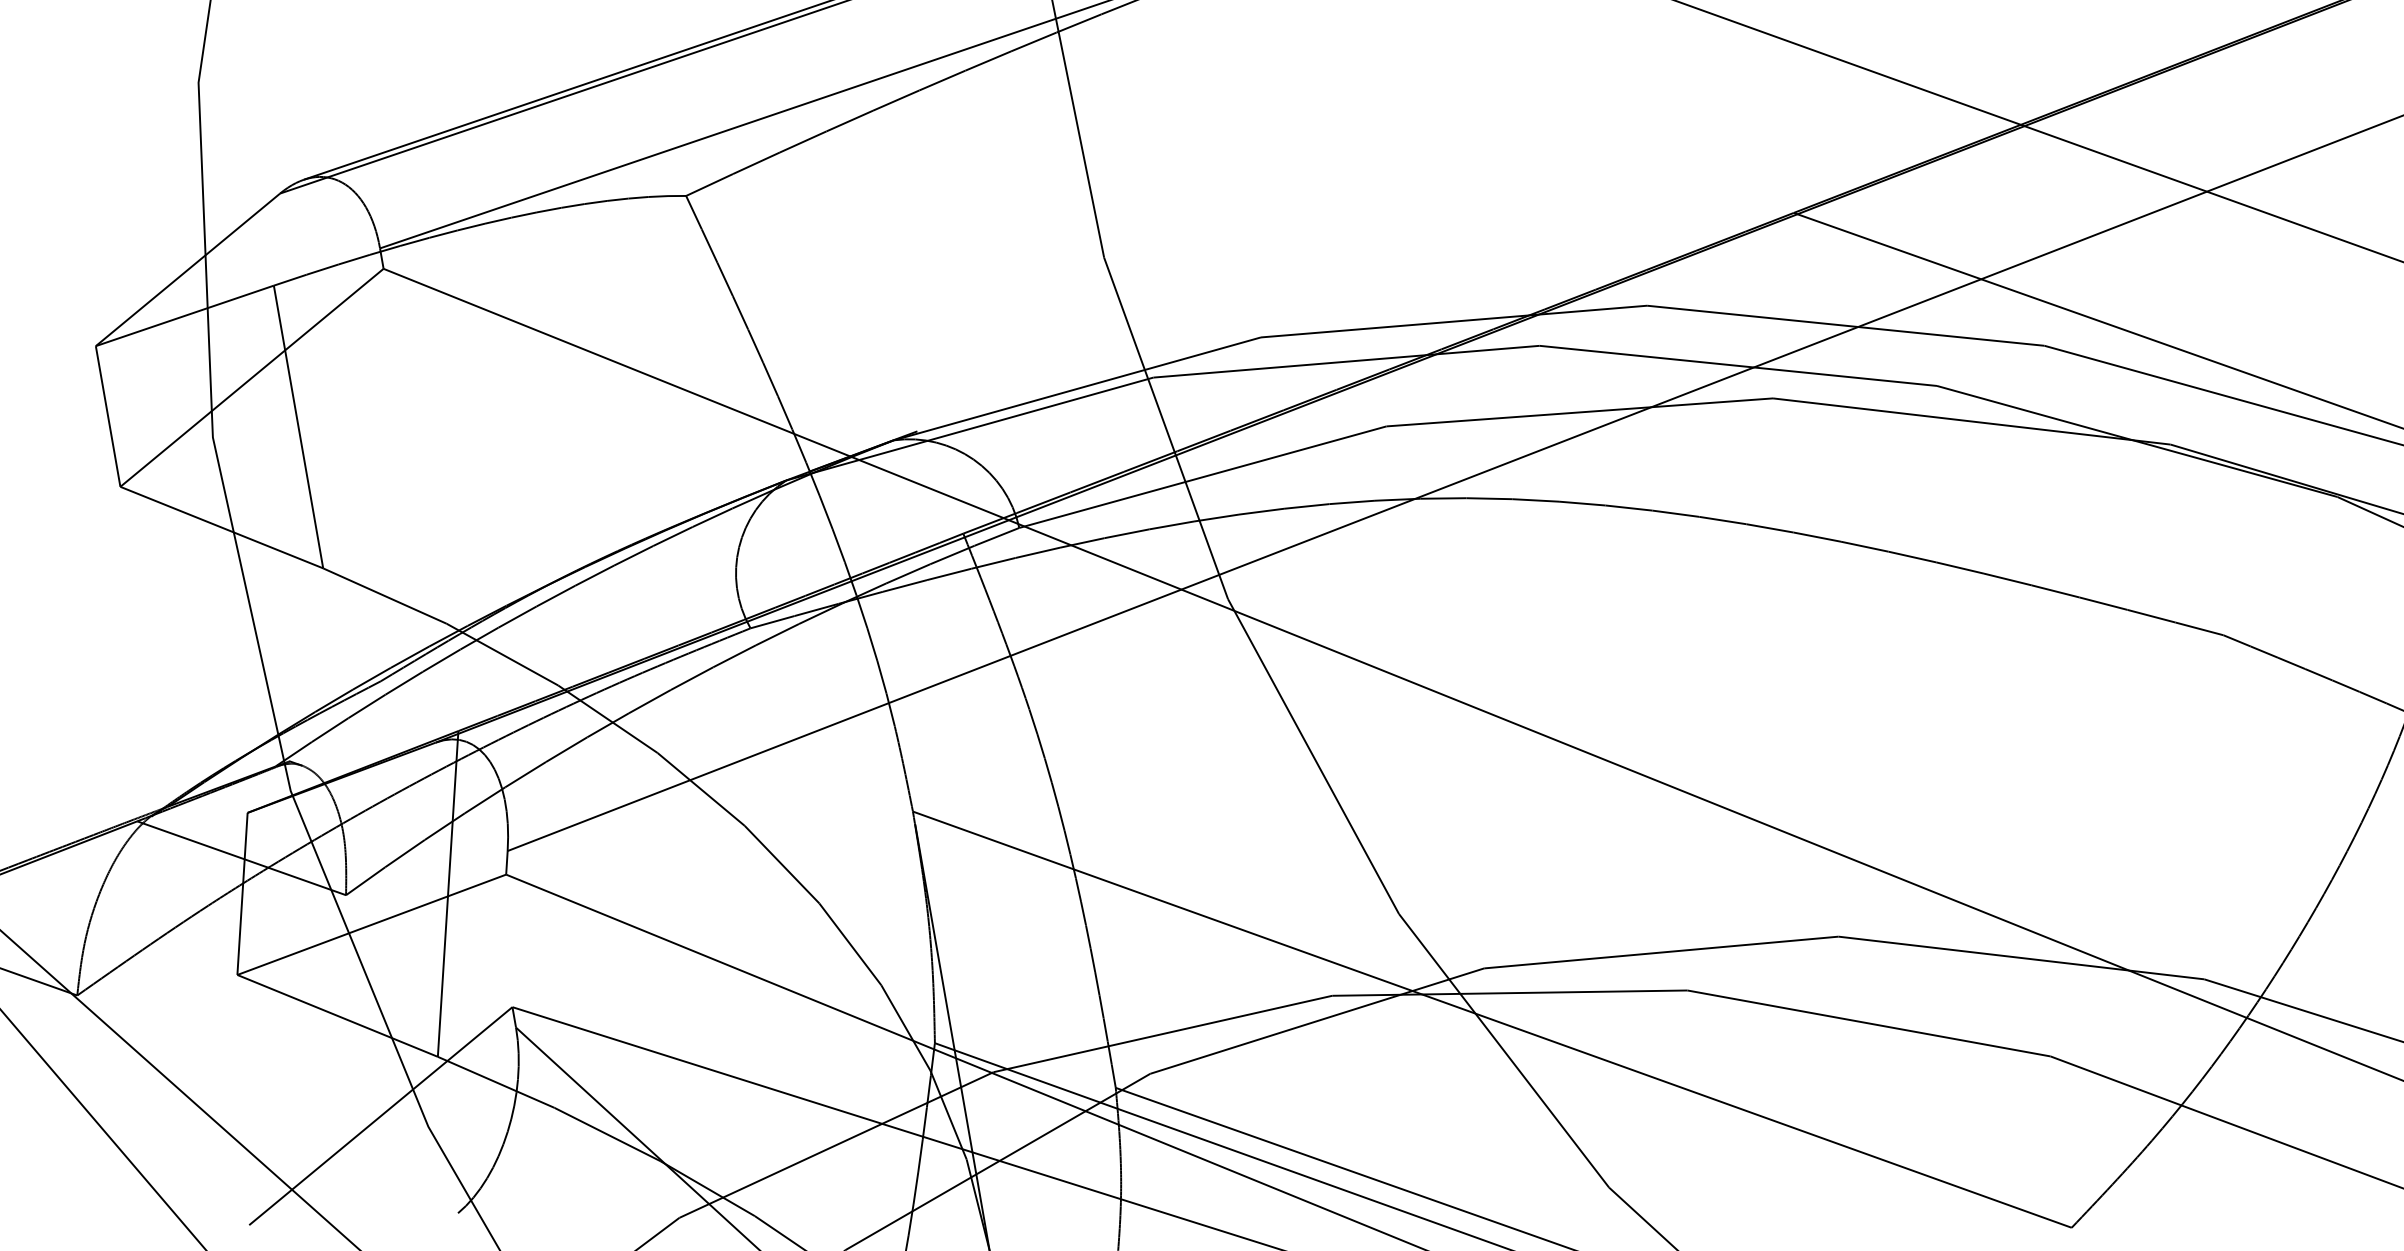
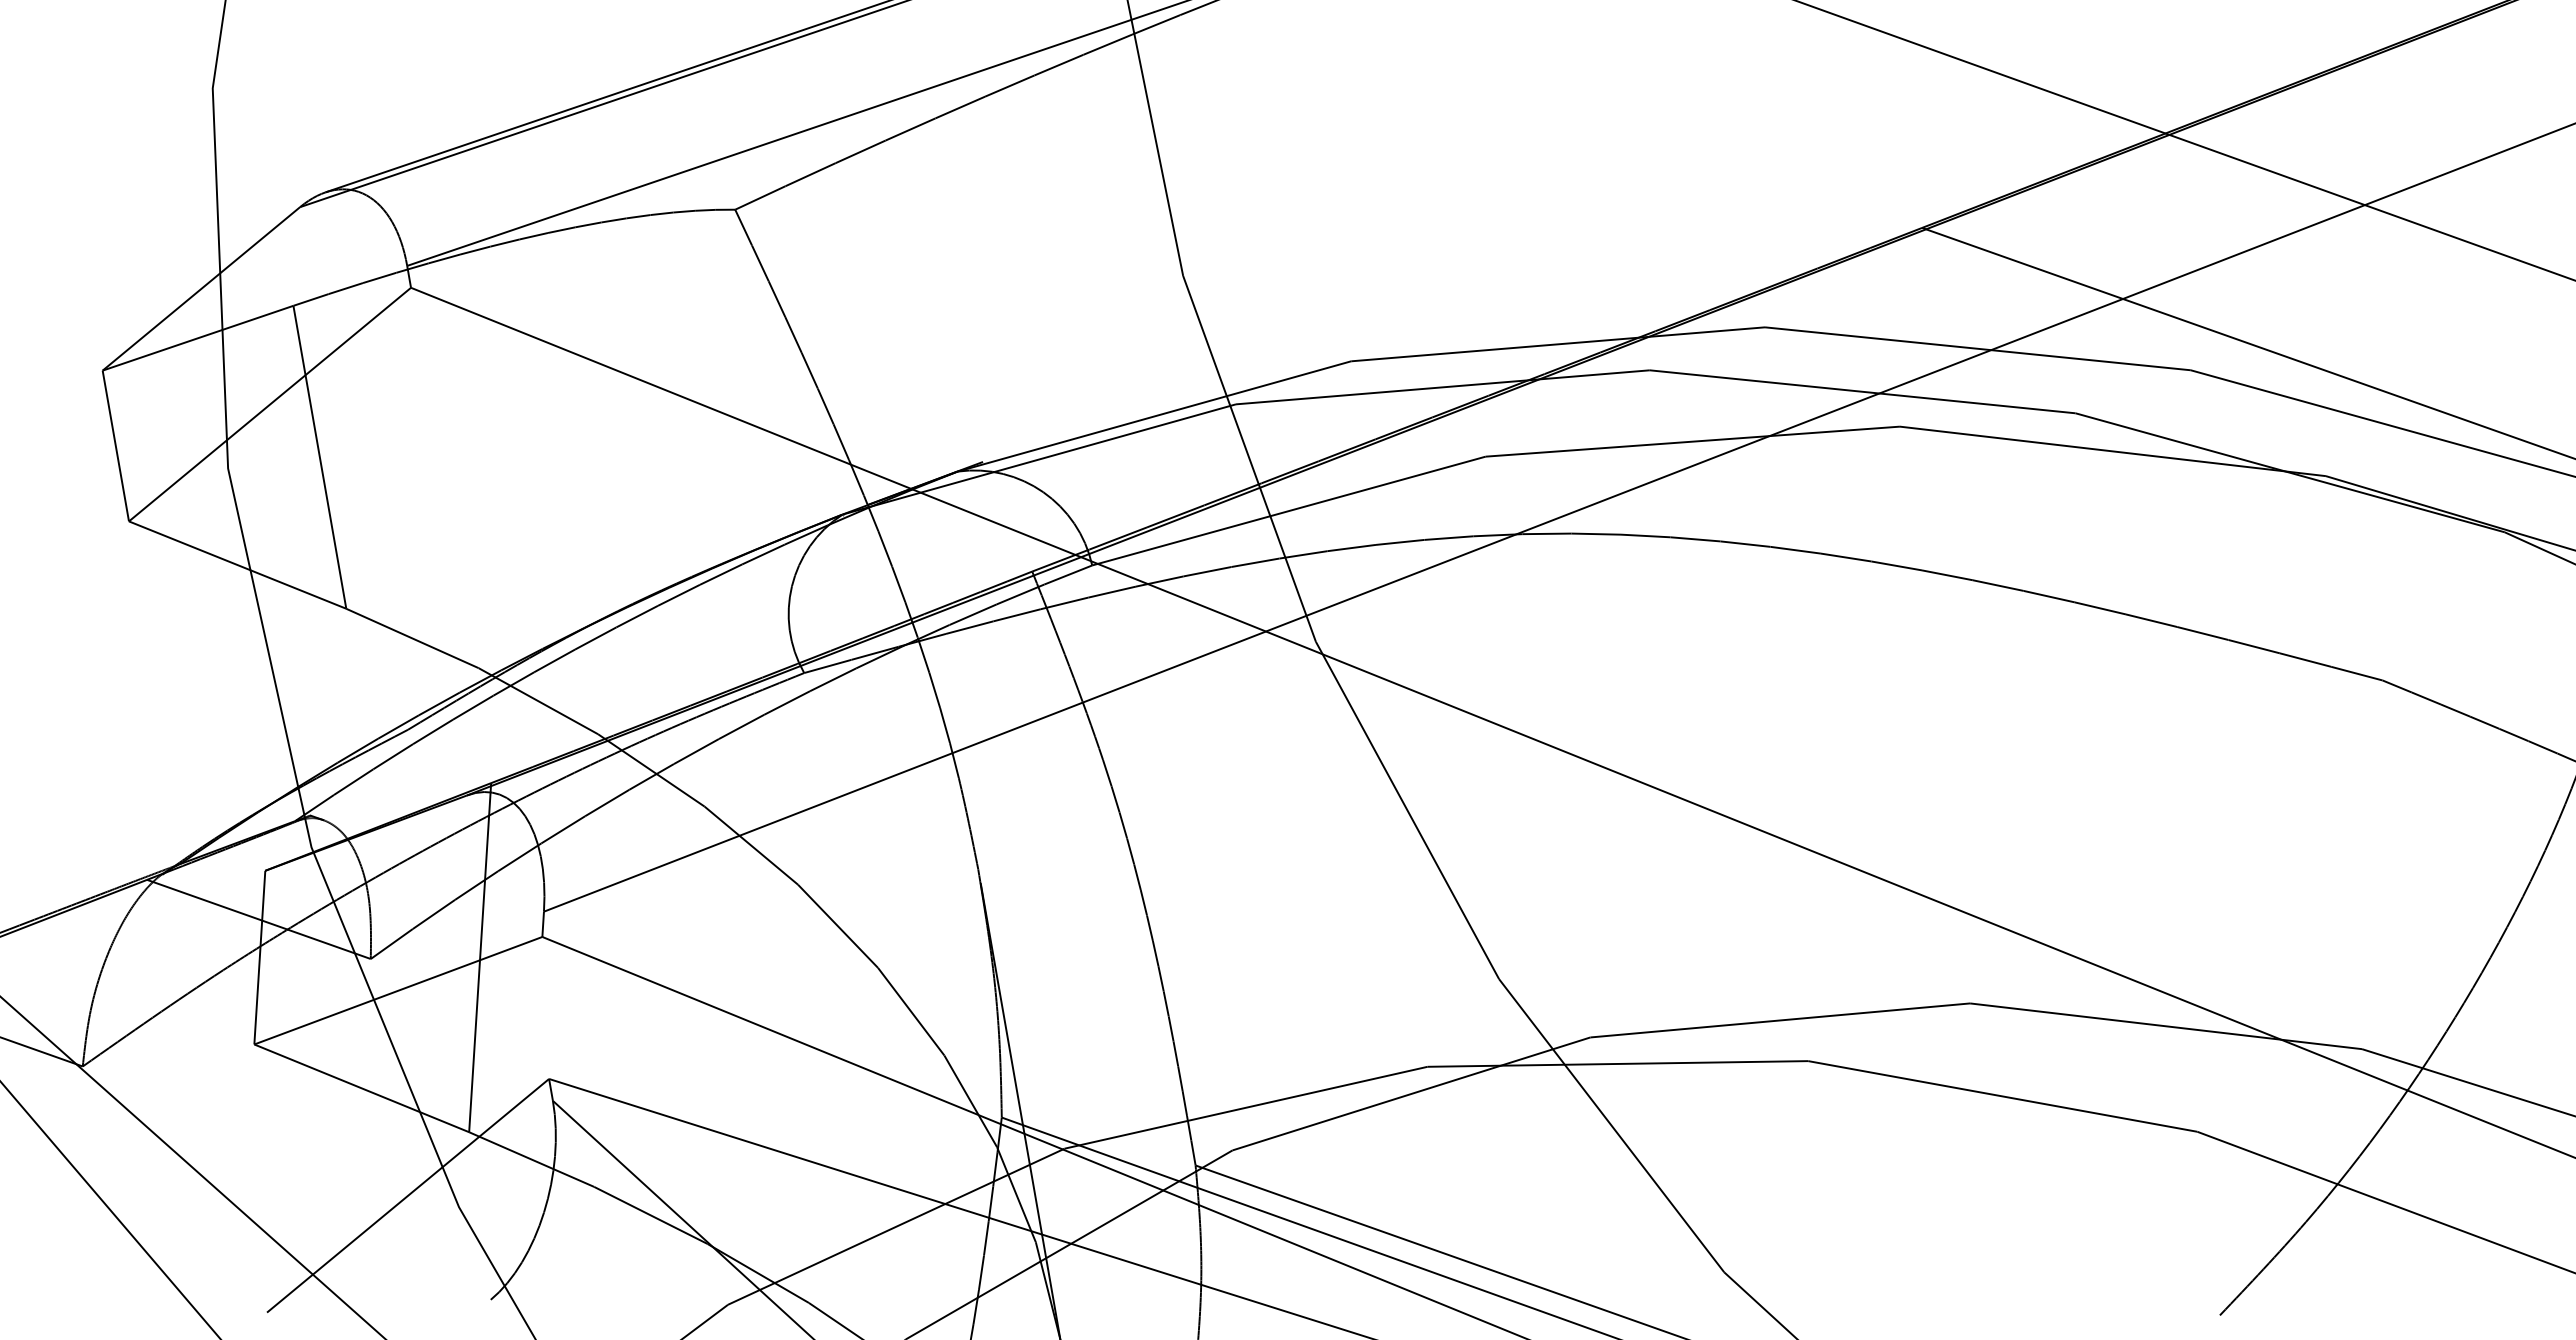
line: (1491, 1019) -> (1598, 1092), removed

